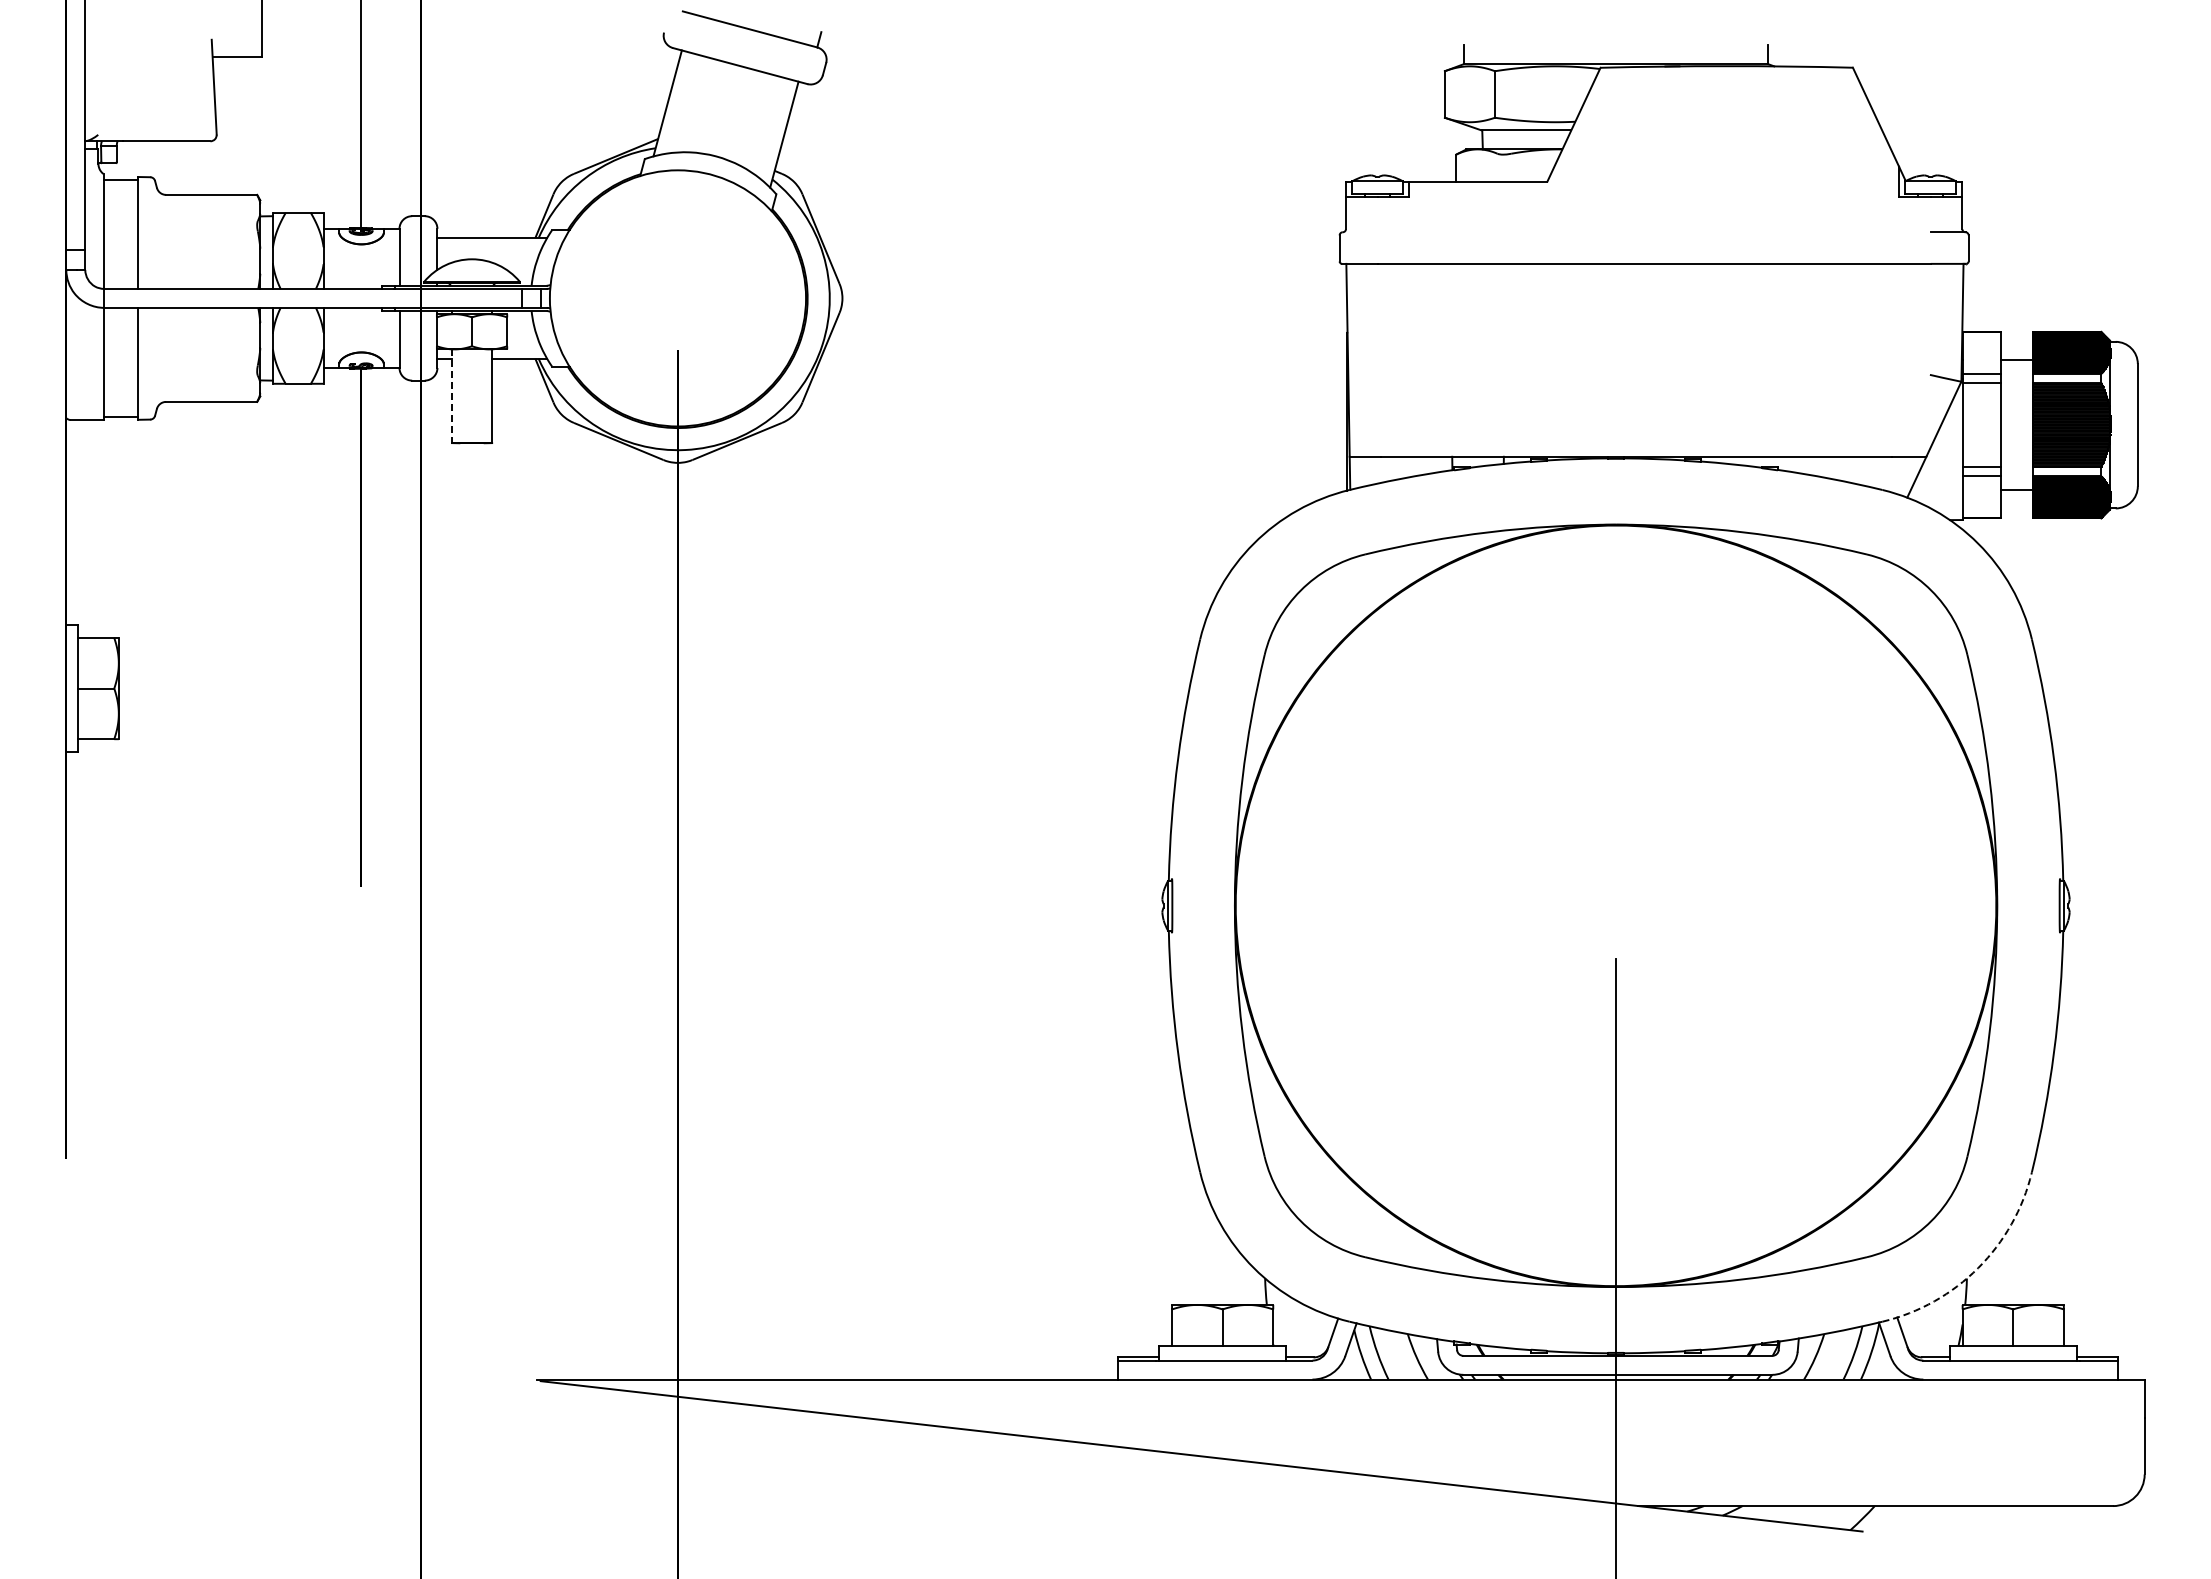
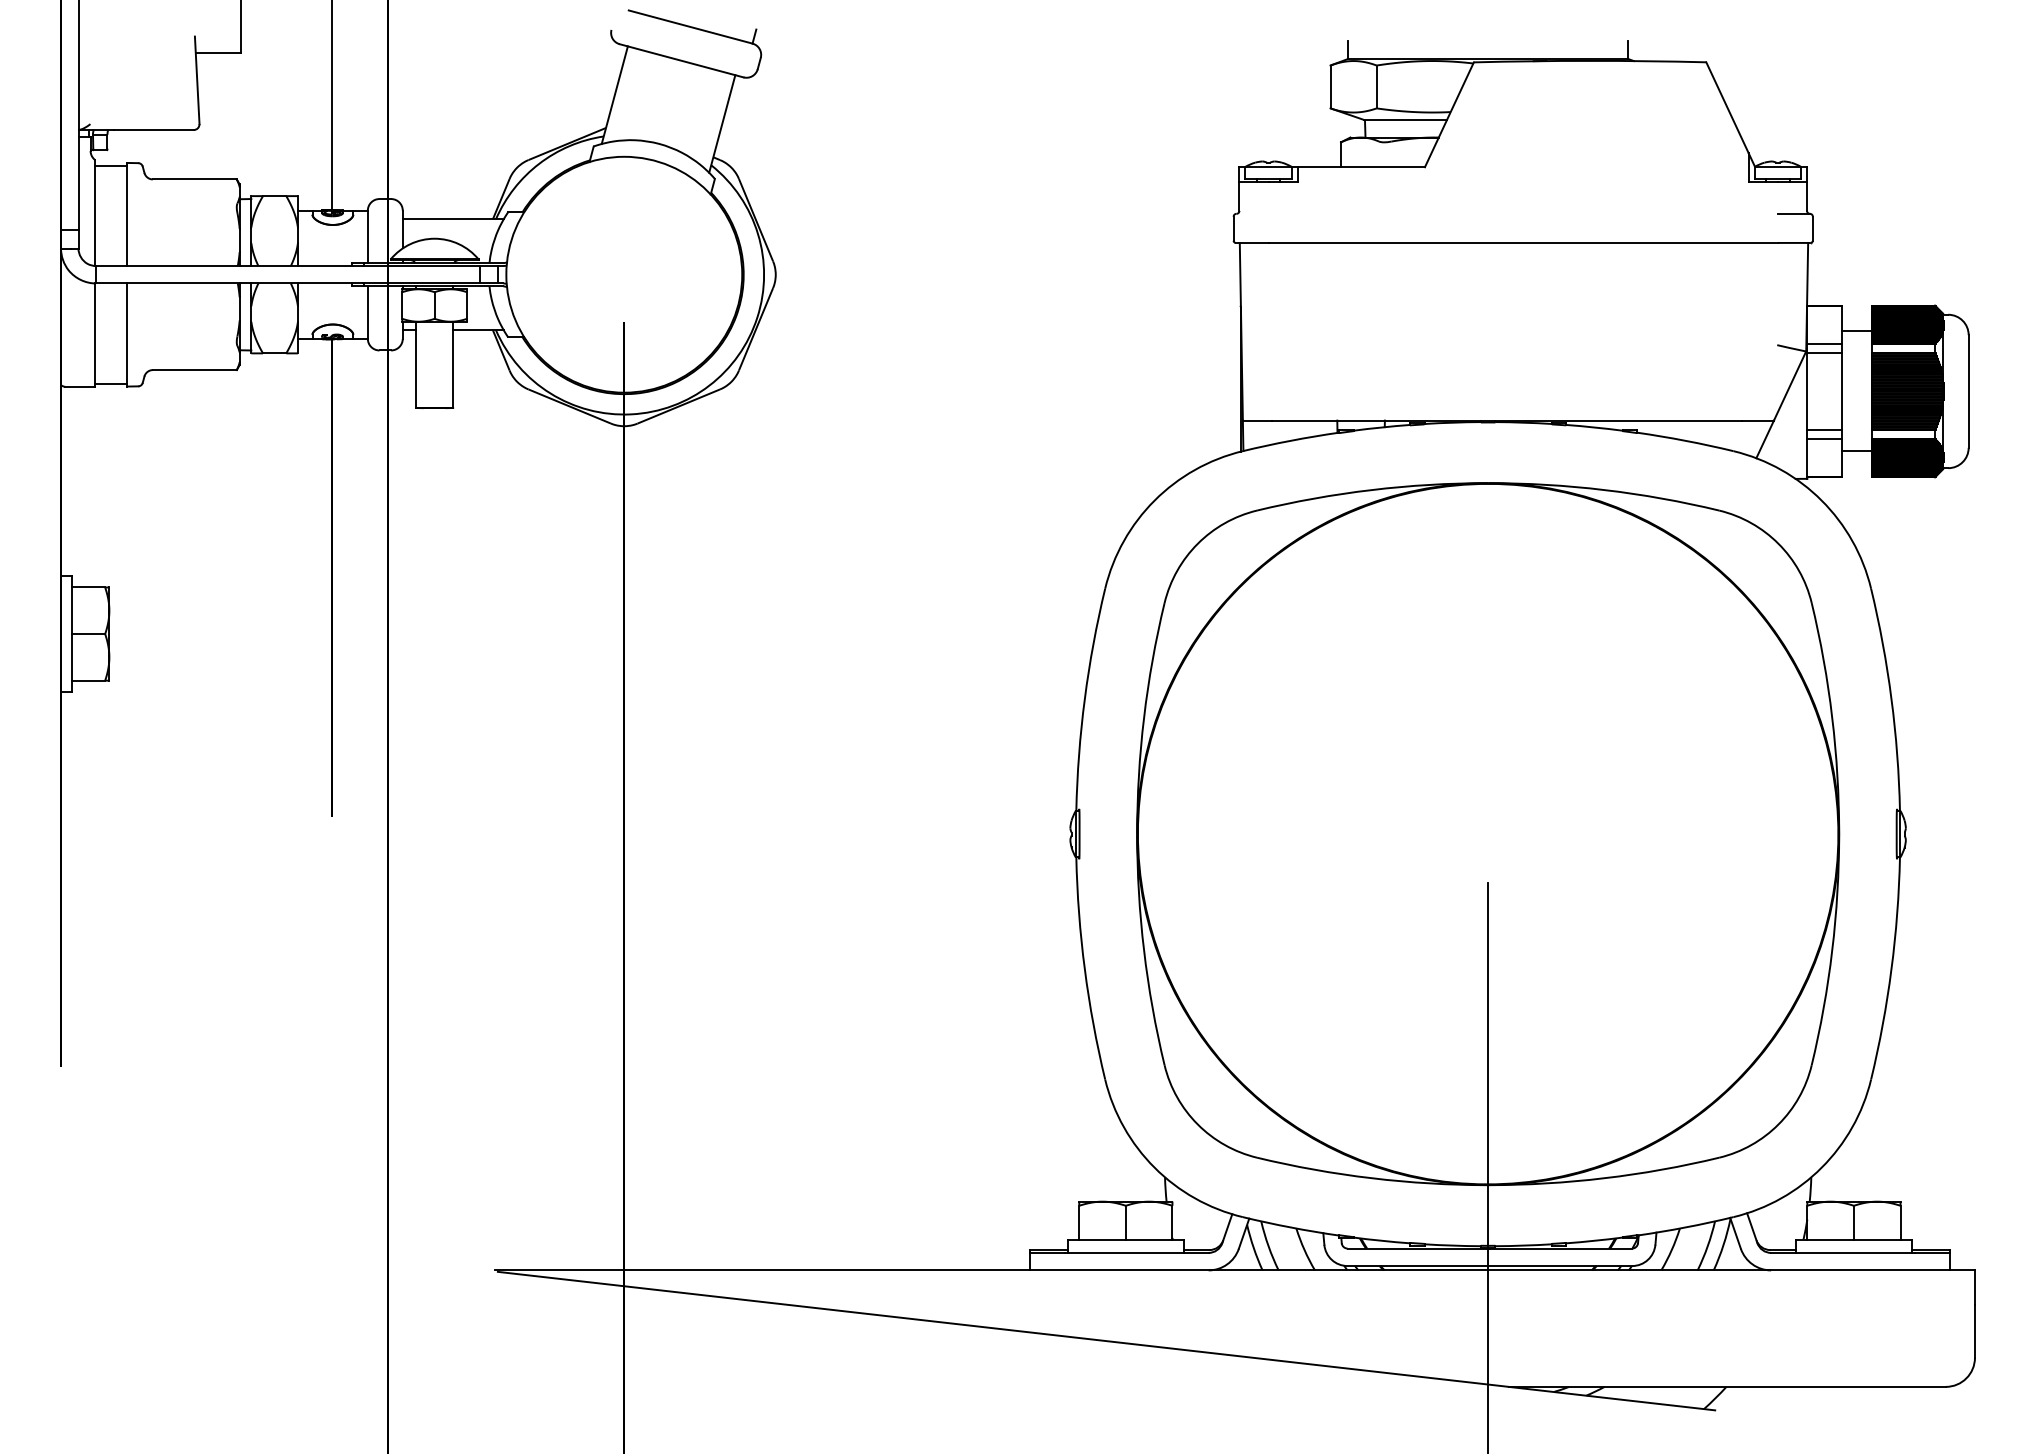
line: (451, 396) -> (415, 365), dashed -> solid
arc: (1978, 1268) -> (1821, 1168), dashed -> solid

